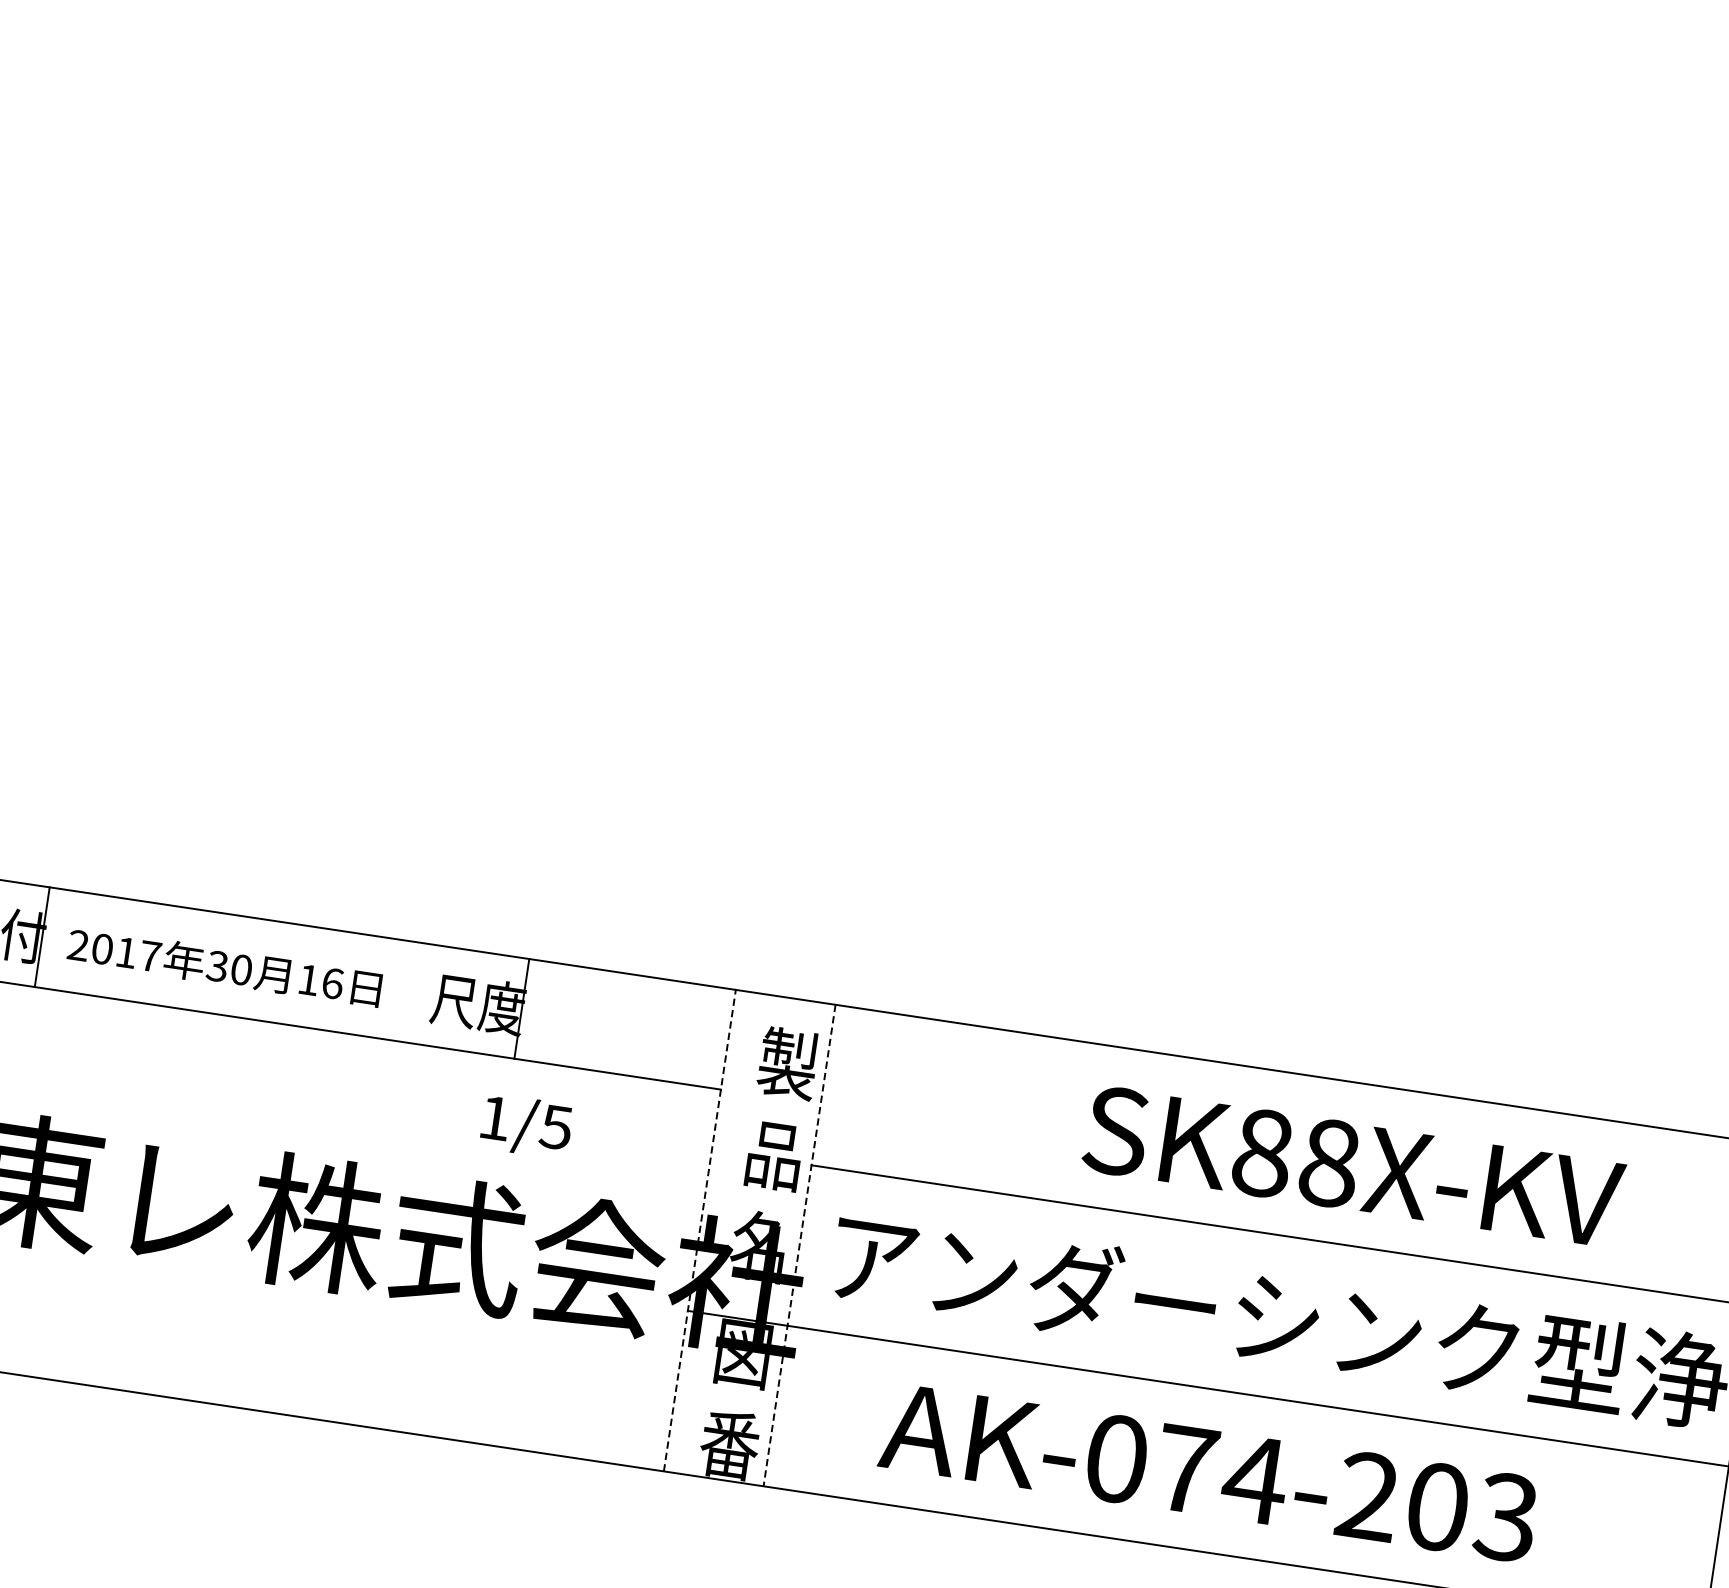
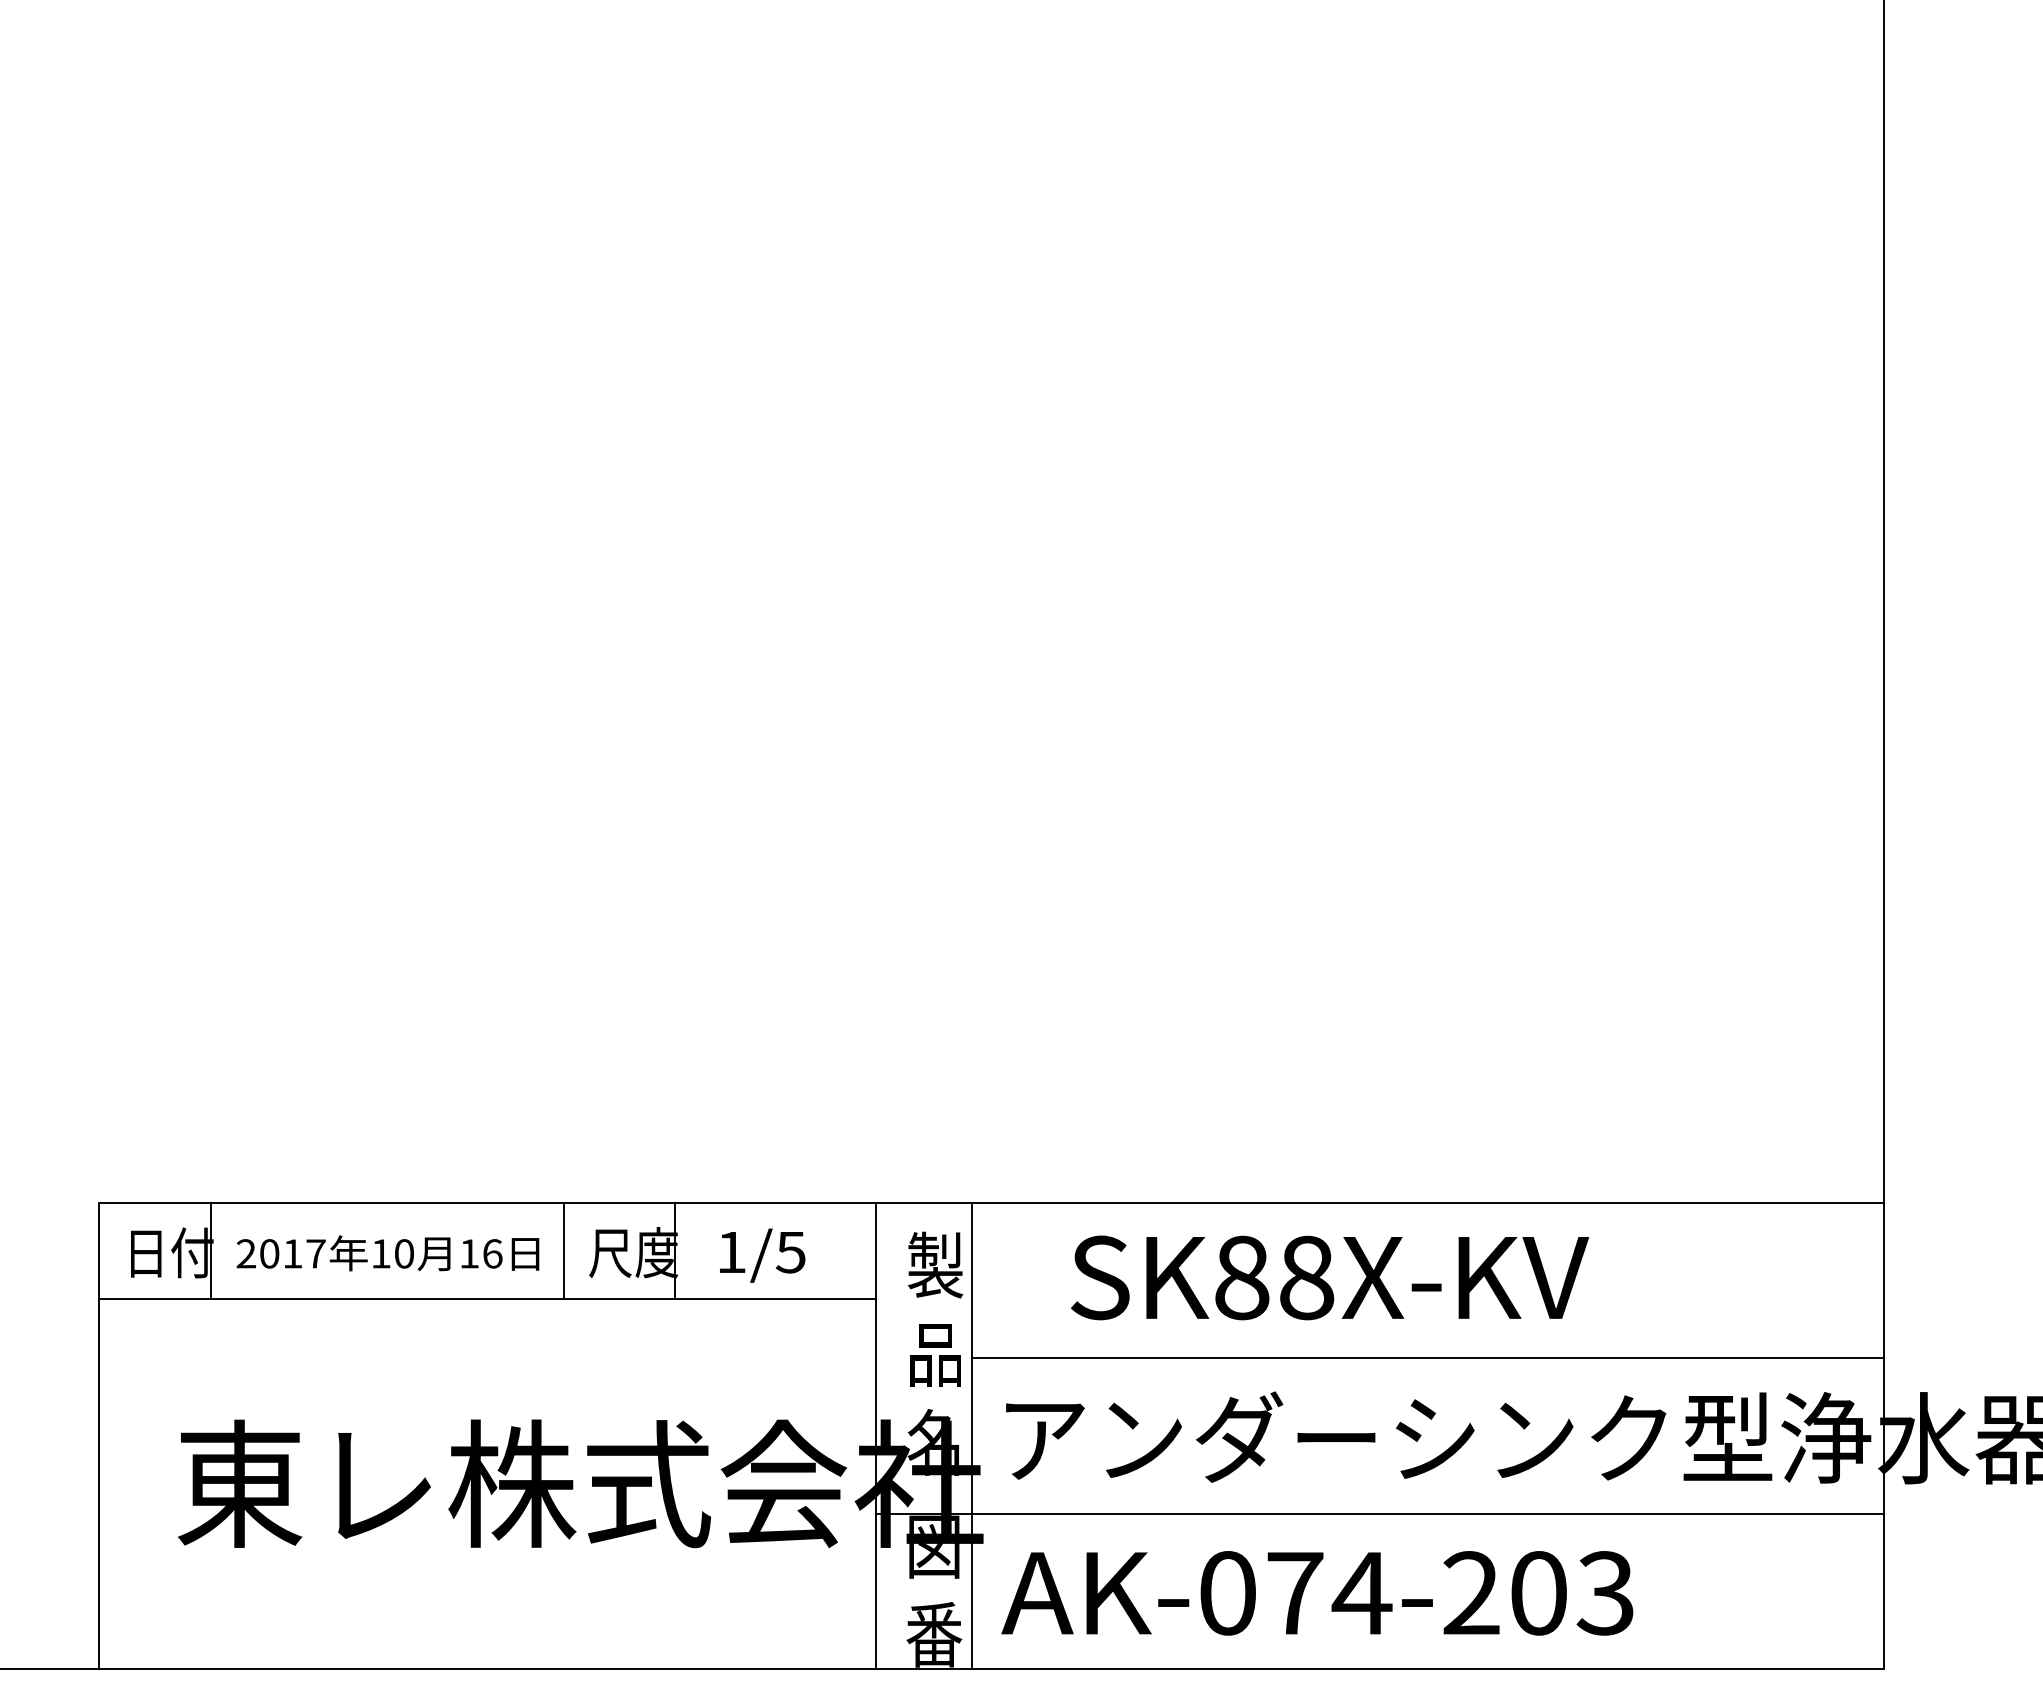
text: (217, 965) -> (380, 1253), 30 -> 10
line: (406, 991) -> (563, 1250), added
text: (526, 1126) -> (762, 1255), moved
text: (1354, 1166) -> (1330, 1277), moved
line: (699, 1230) -> (875, 1435), dashed -> solid
line: (799, 1246) -> (972, 1436), dashed -> solid
text: (1209, 1473) -> (1317, 1593), moved

